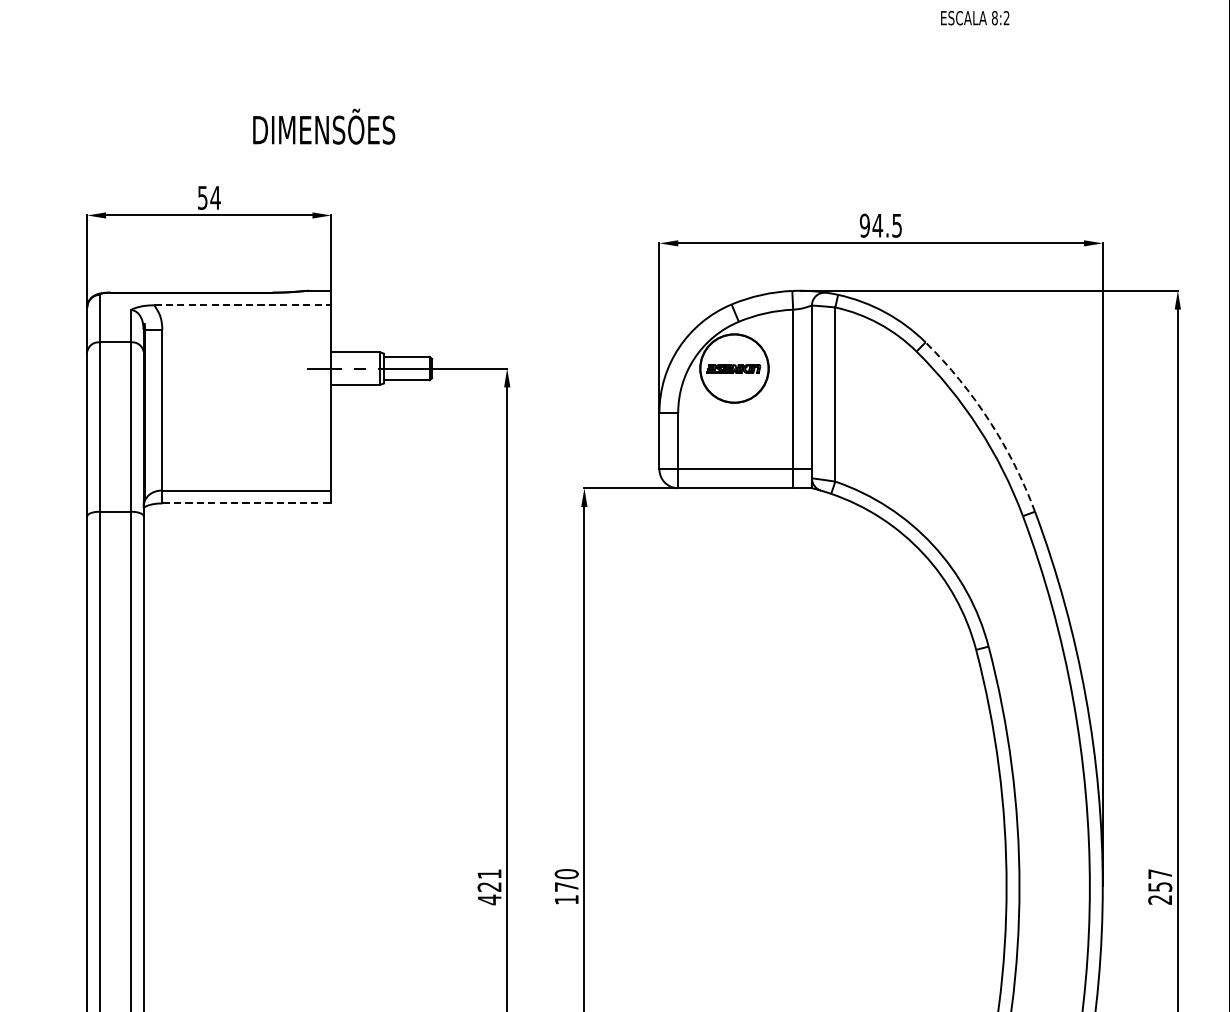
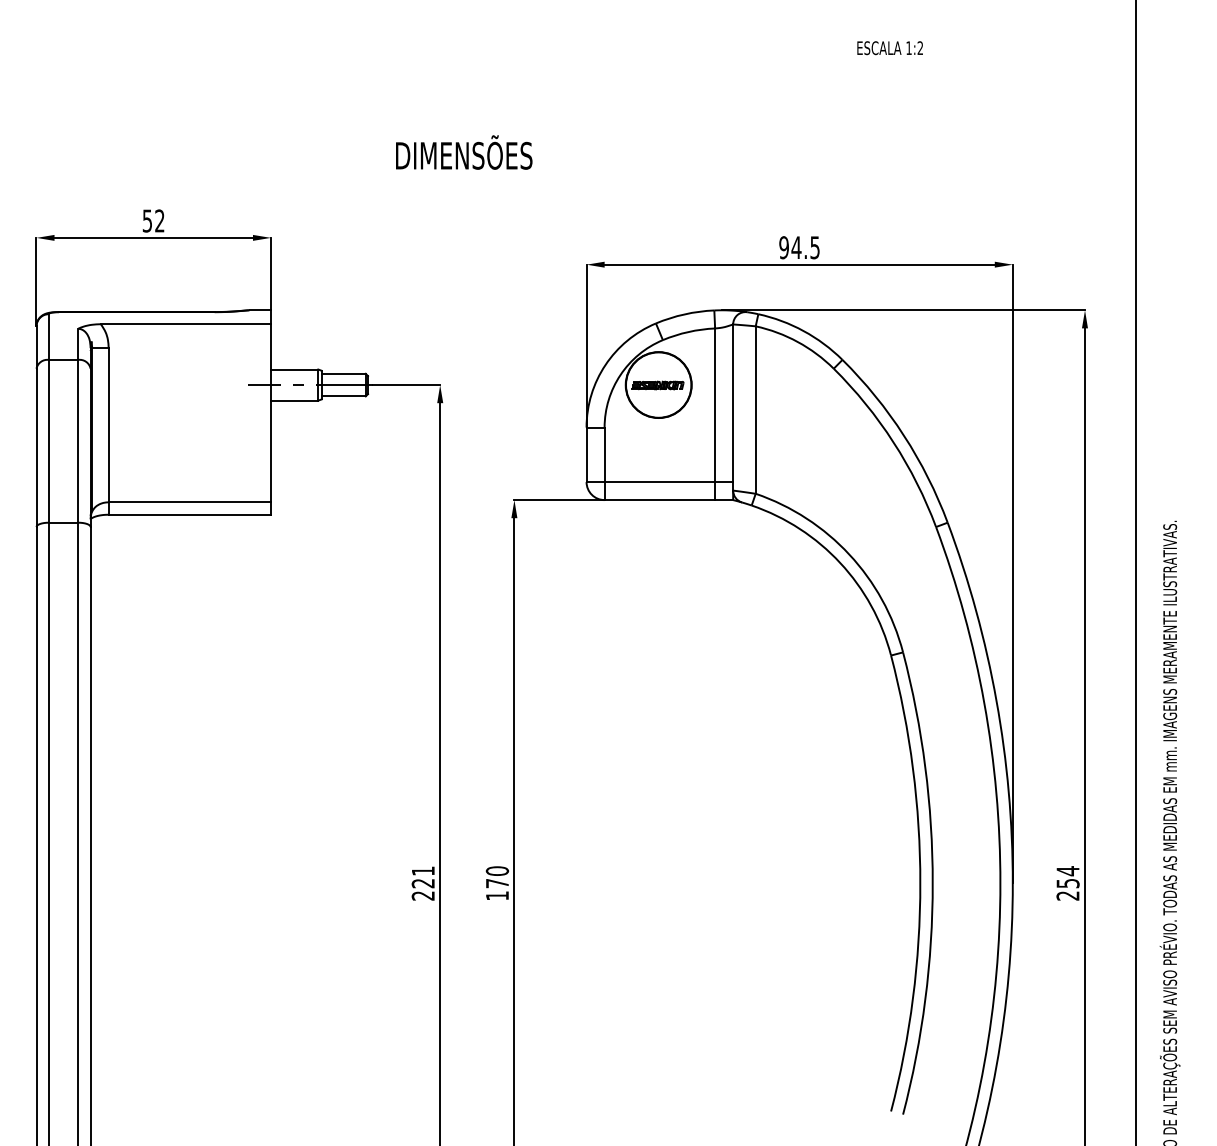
text: (994, 18) -> (908, 48), 8:2 -> 1:2
text: (324, 126) -> (464, 152), moved
text: (215, 197) -> (159, 220), 54 -> 52
line: (243, 305) -> (186, 324), dashed -> solid
arc: (989, 421) -> (903, 435), dashed -> solid
line: (247, 503) -> (190, 514), dashed -> solid
text: (1159, 874) -> (1067, 871), 257 -> 254
text: (488, 899) -> (422, 895), 421 -> 221

